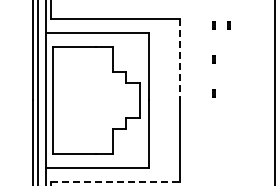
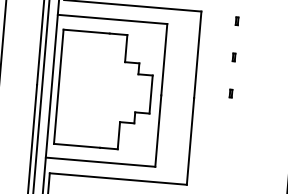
part: (228, 25) -> (252, 22), removed
line: (180, 59) -> (198, 54), dashed -> solid
line: (116, 181) -> (119, 178), dashed -> solid

